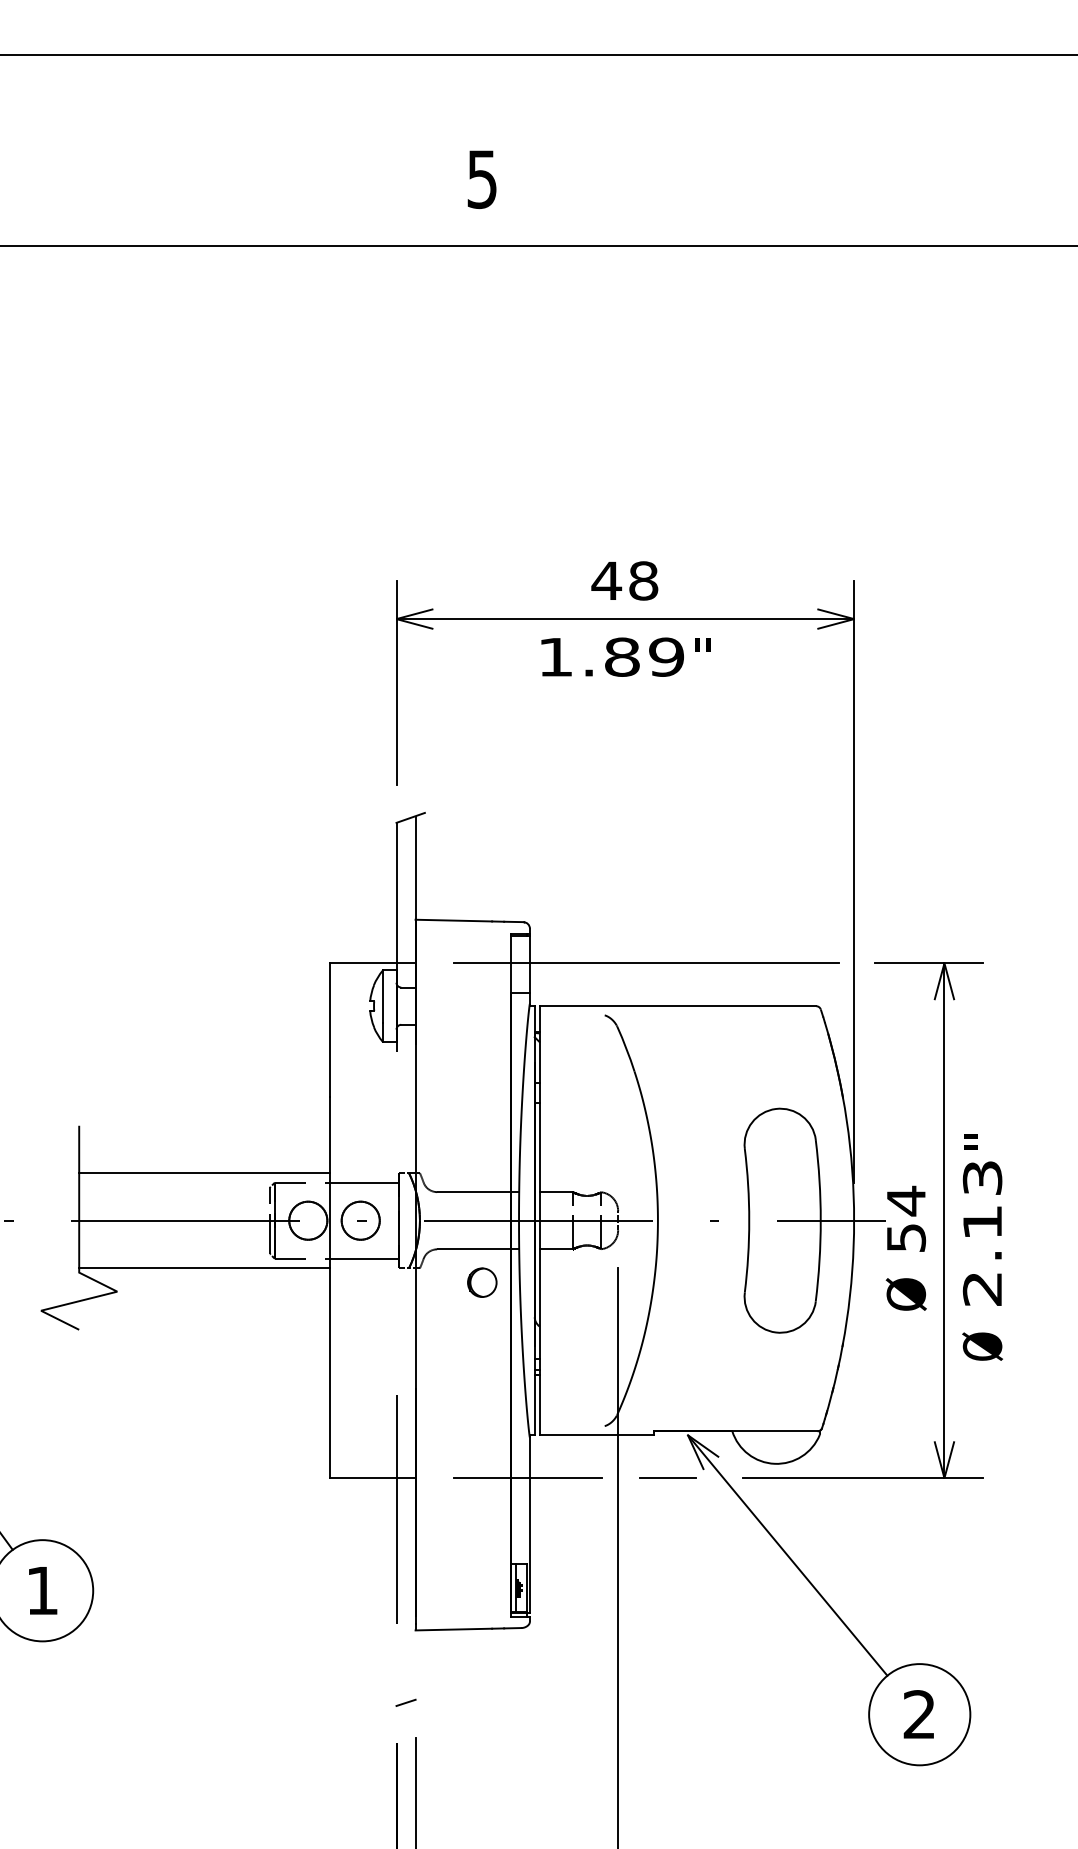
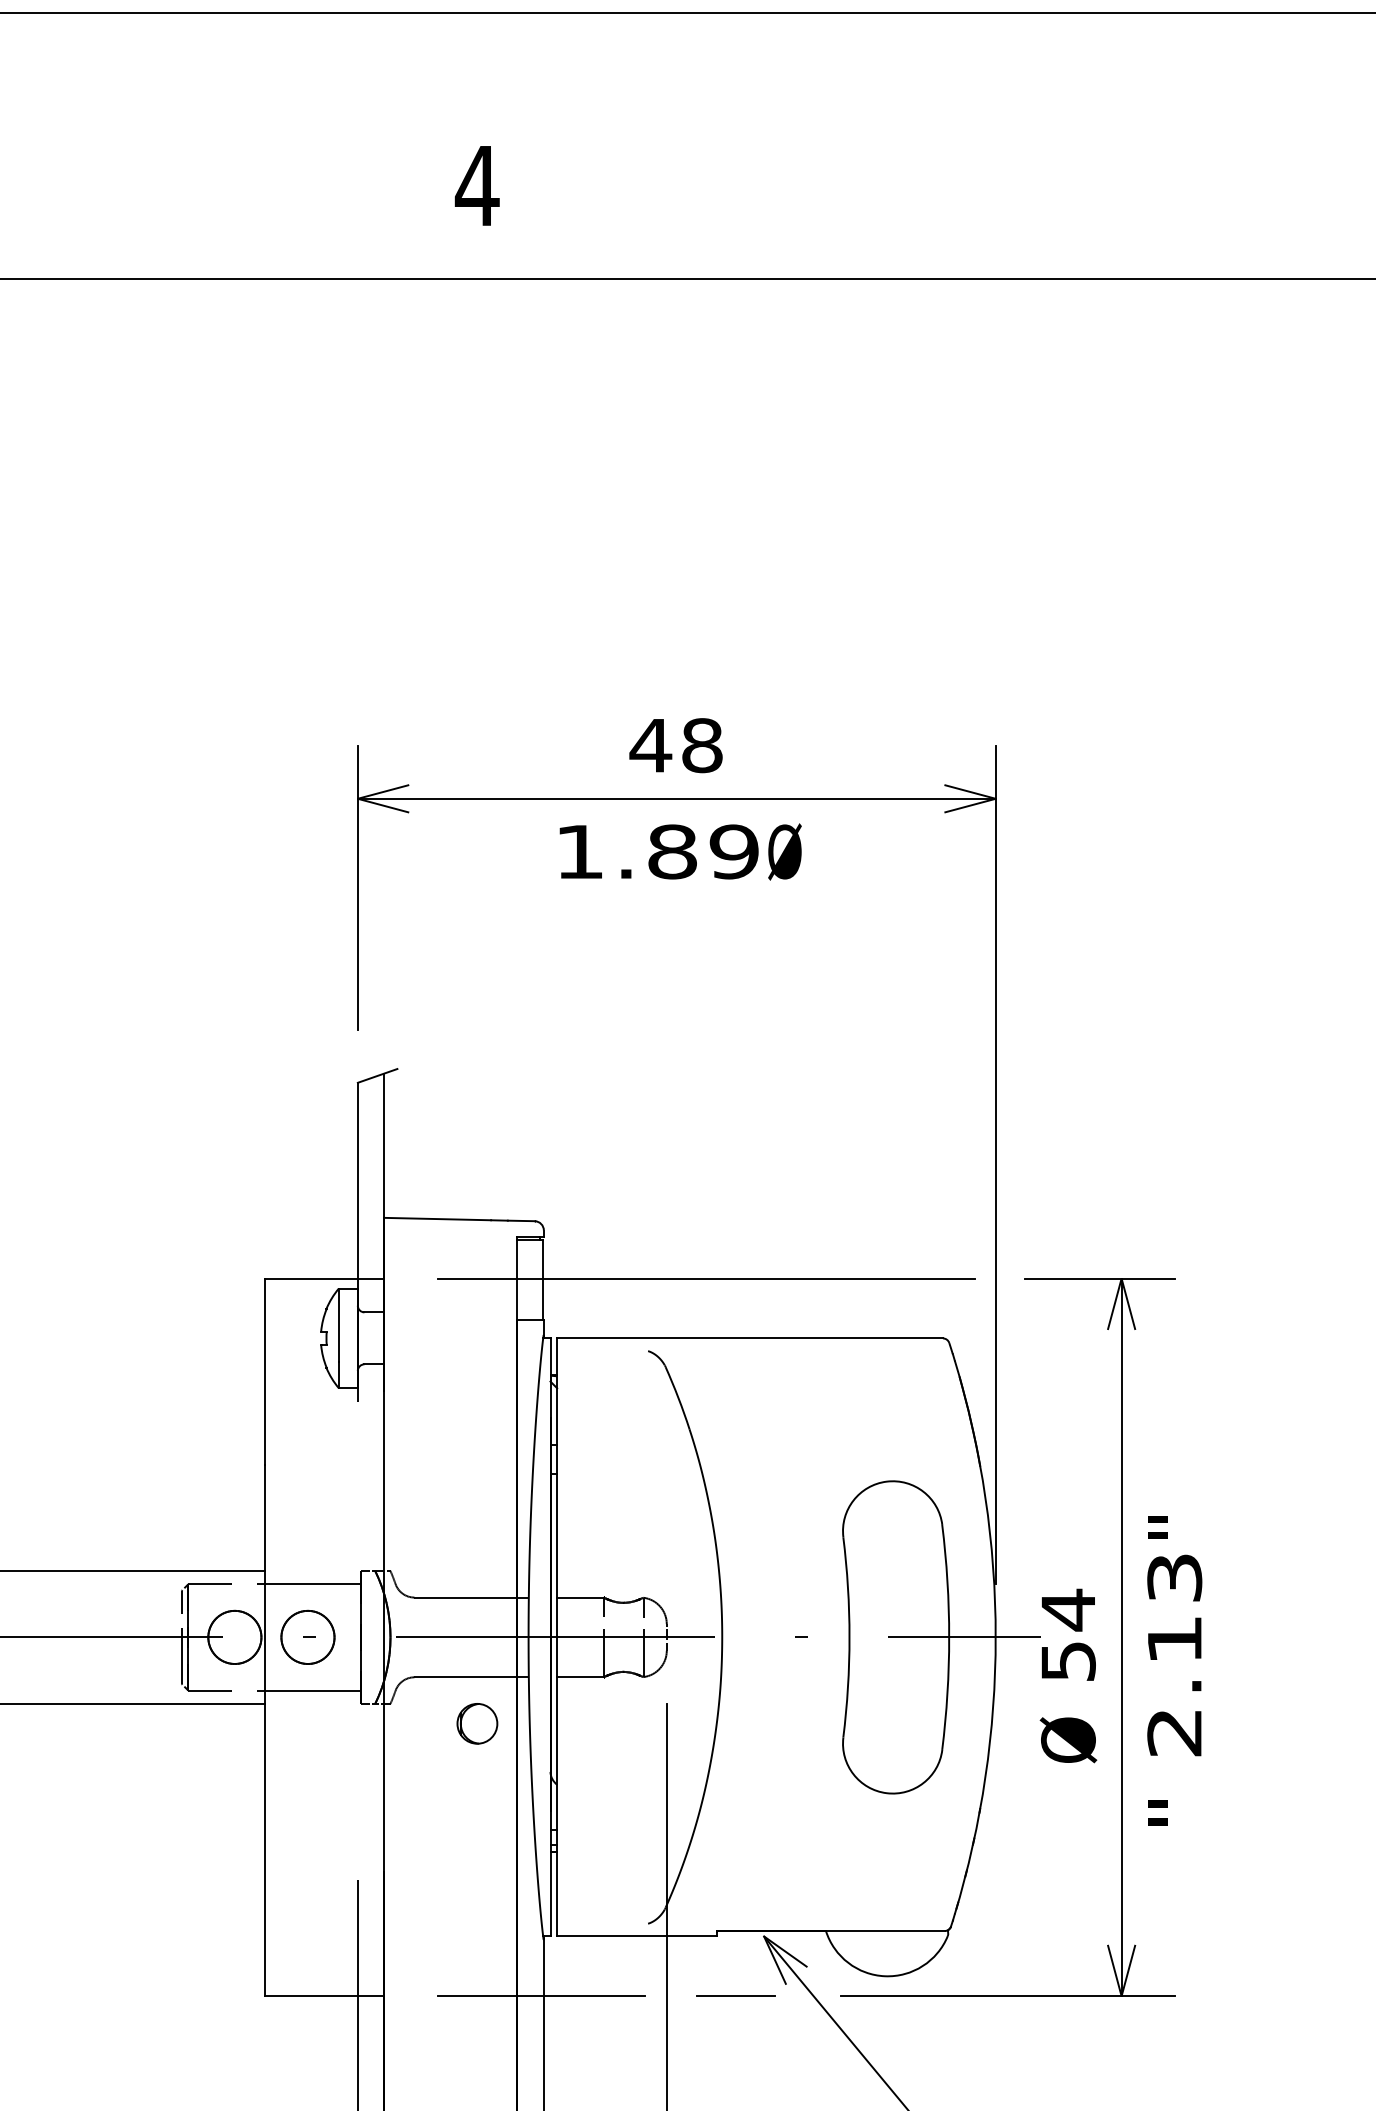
text: (482, 179) -> (477, 186), 5 -> 4
text: (702, 656) -> (784, 850), " -> Ø
text: (982, 1346) -> (1174, 1812), Ø -> "

